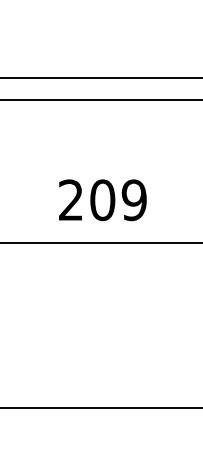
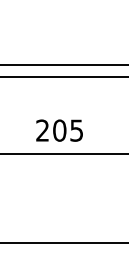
text: (133, 199) -> (76, 130), 209 -> 205

